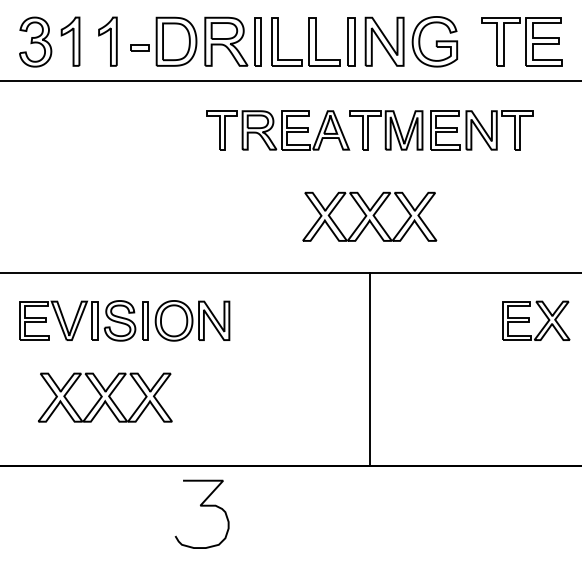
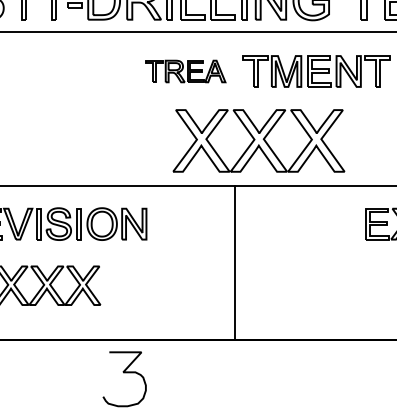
part: (278, 130) -> (185, 71), size x0.7
part: (369, 216) -> (258, 140), size x1.6
line: (369, 369) -> (234, 263), moved

